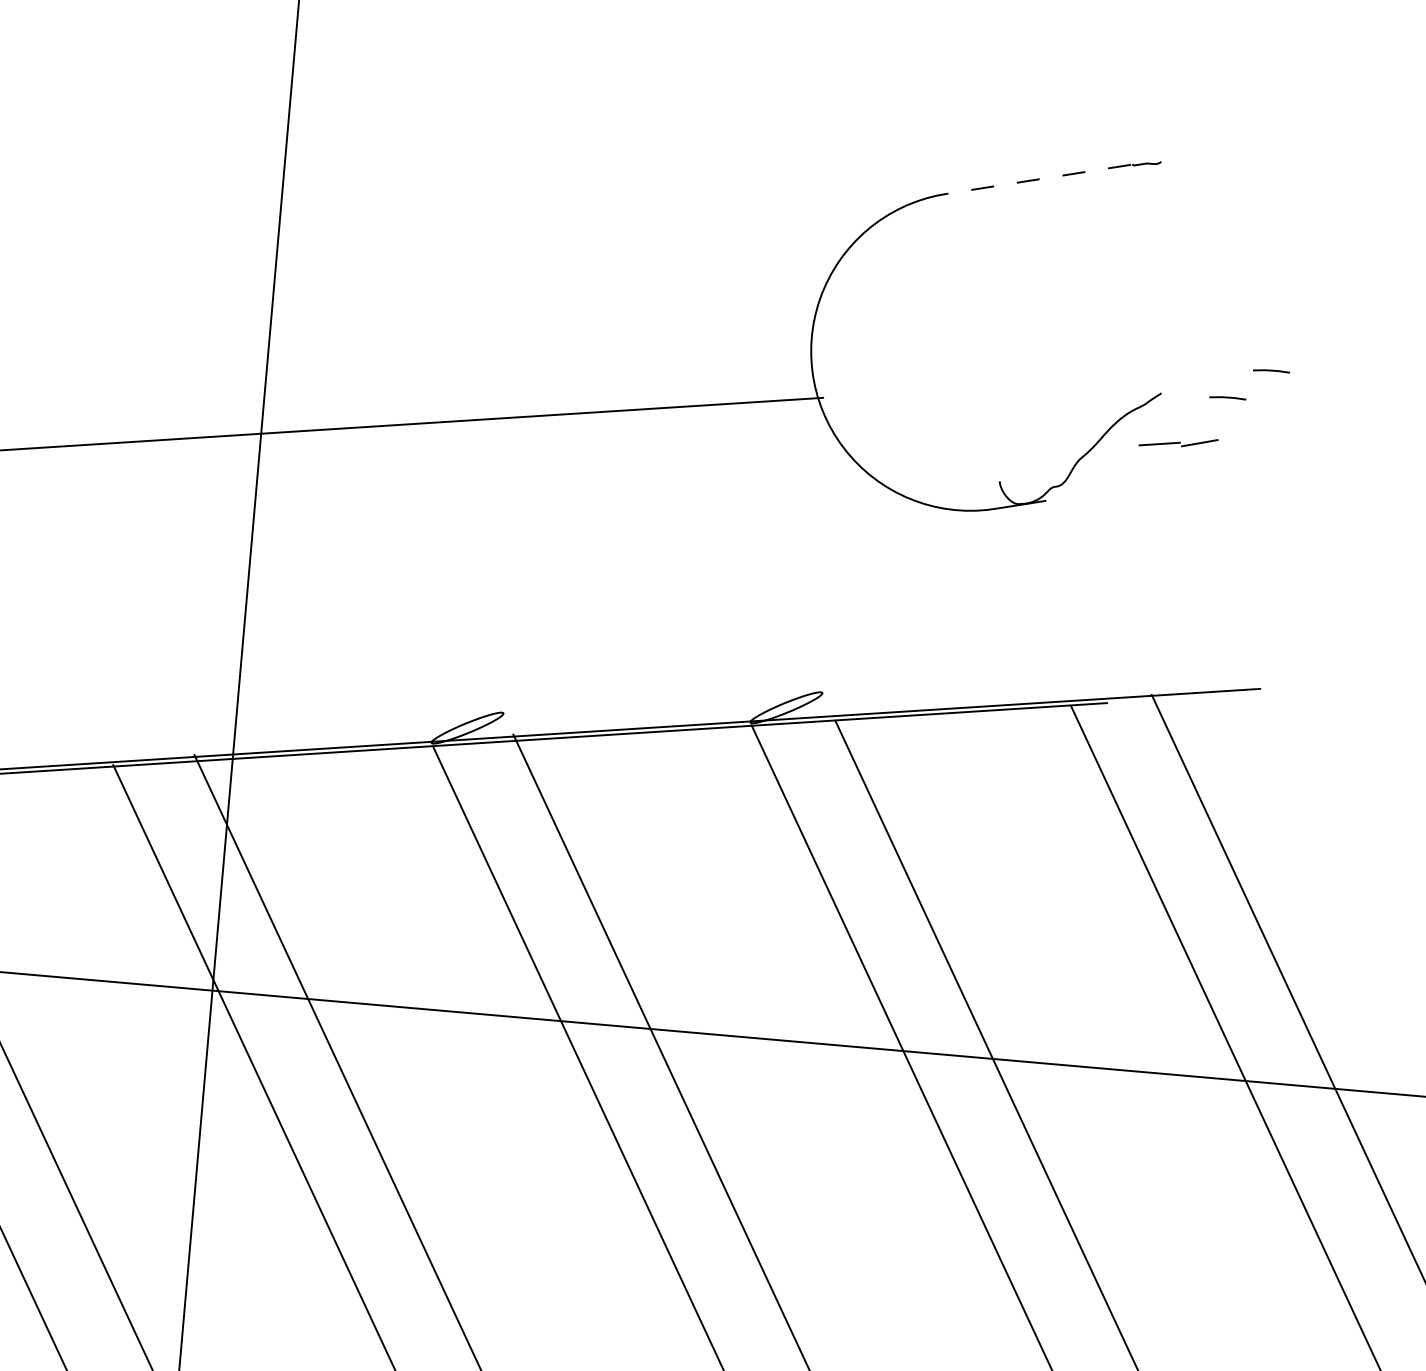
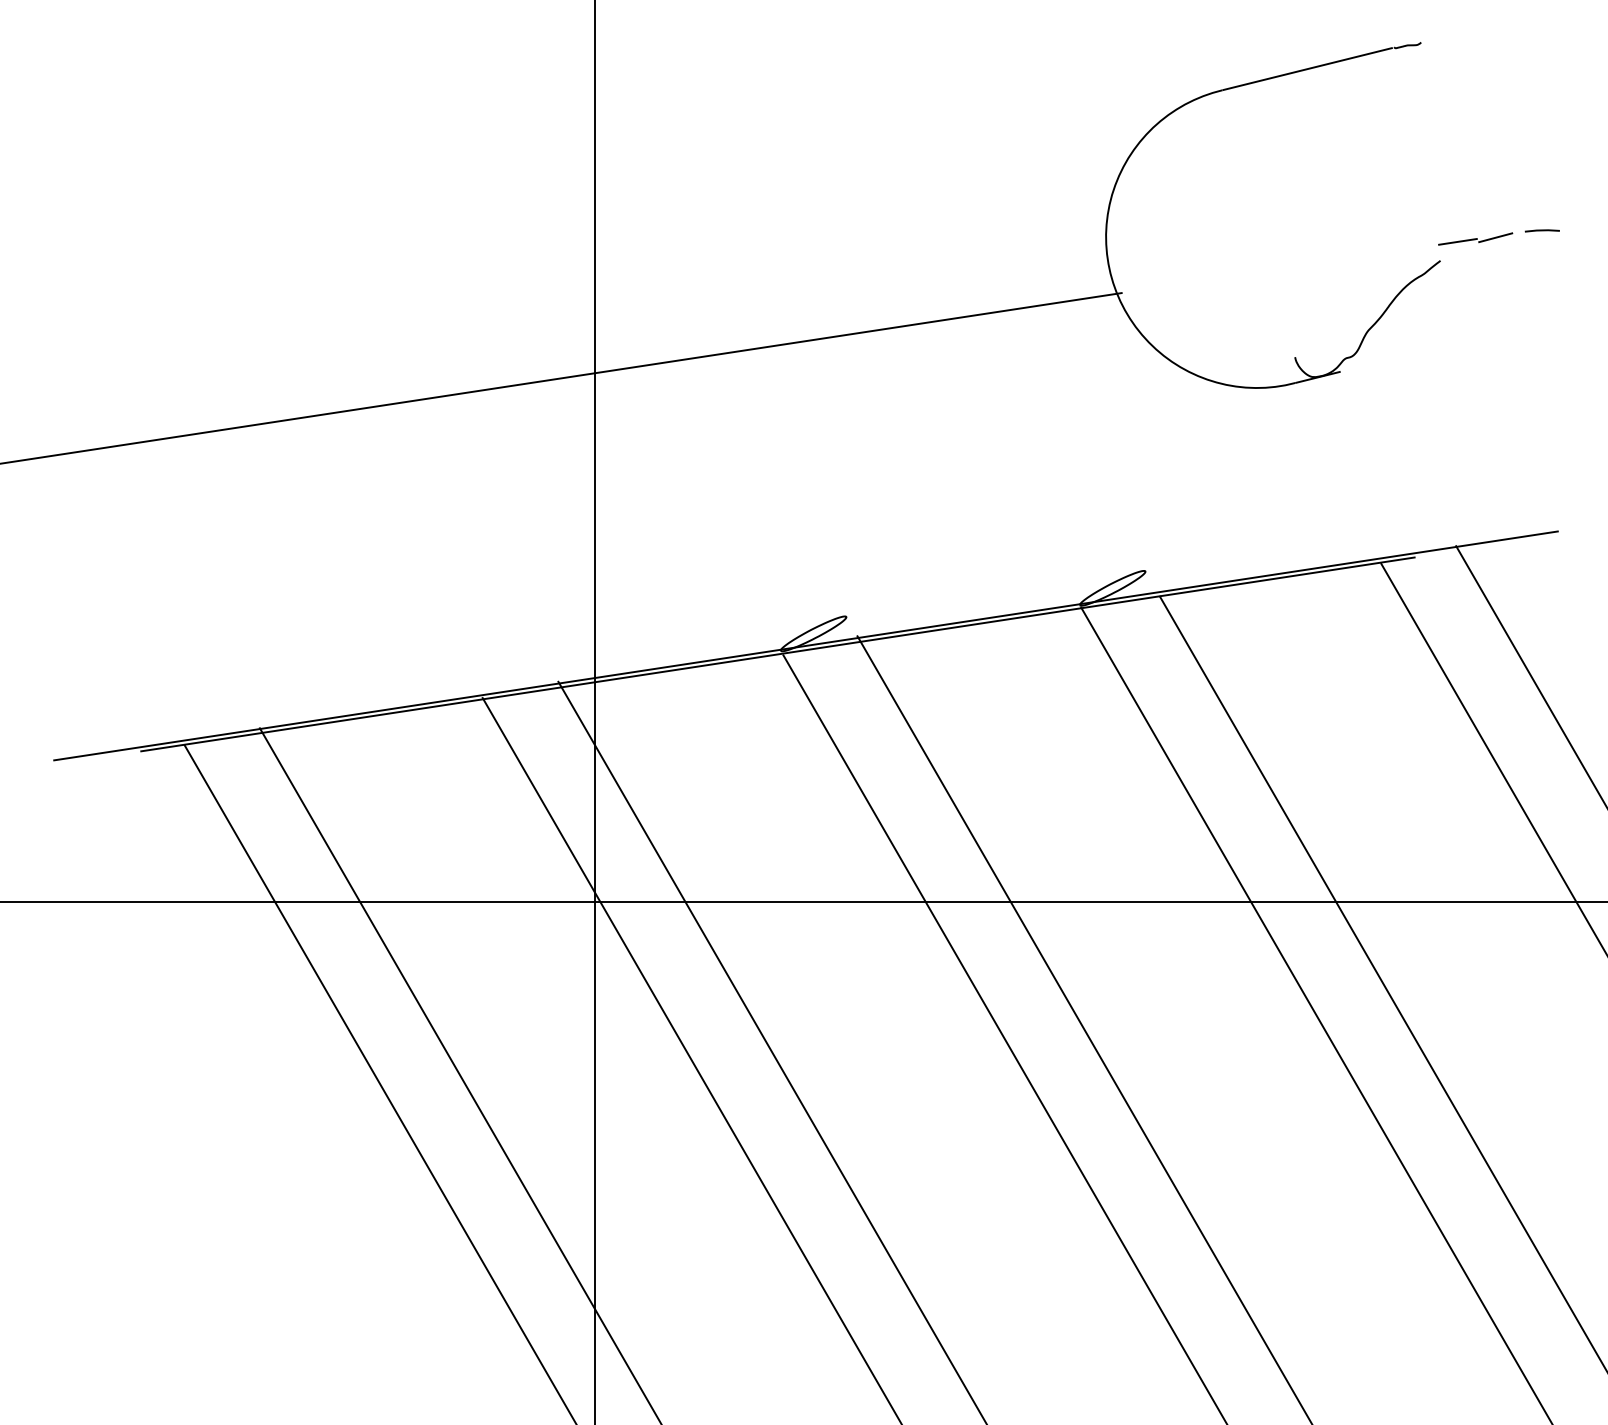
line: (1039, 179) -> (1307, 69), dashed -> solid
line: (1226, 397) -> (1502, 259), removed
part: (1178, 442) -> (1475, 238), moved

